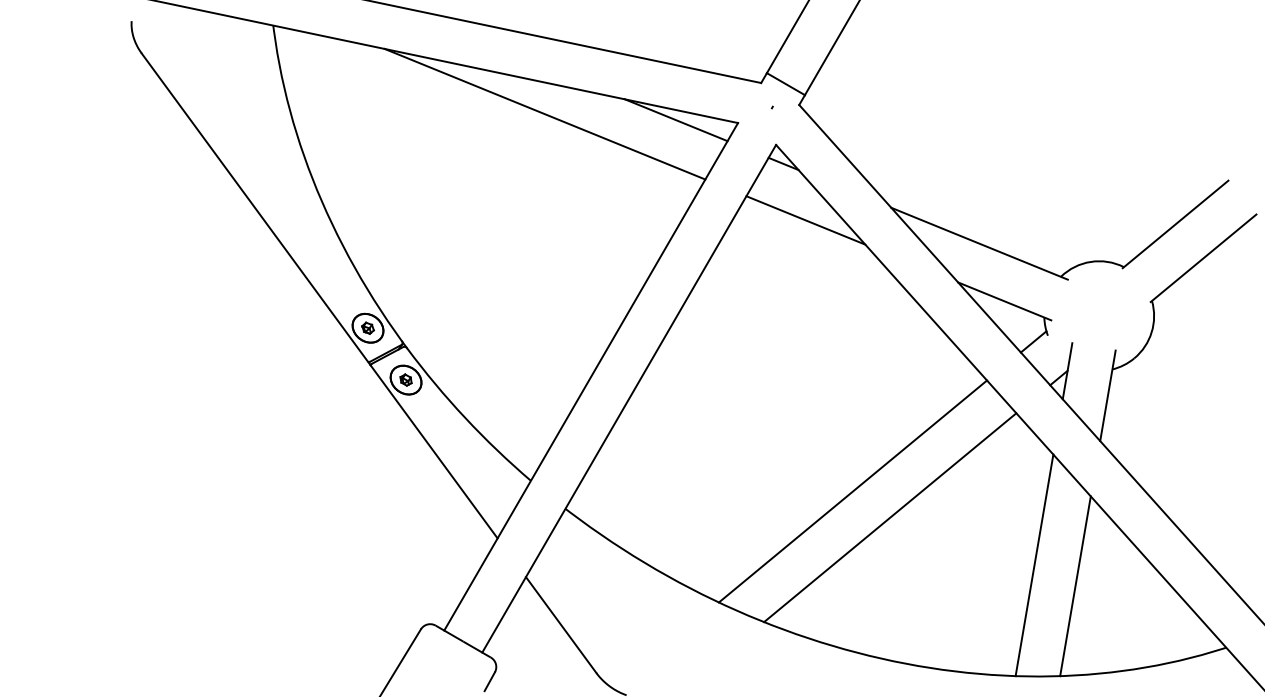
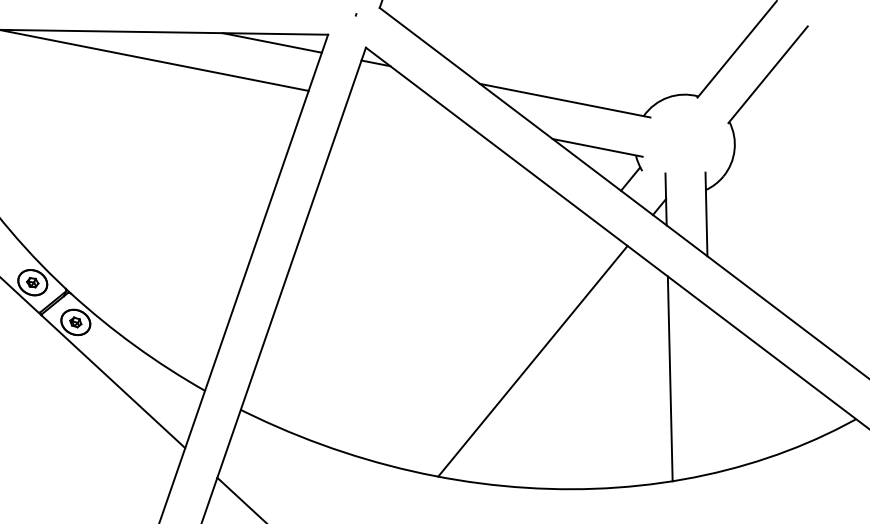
line: (805, 220) -> (405, 110), removed
line: (852, 491) -> (494, 344), removed
line: (1075, 586) -> (710, 390), removed

